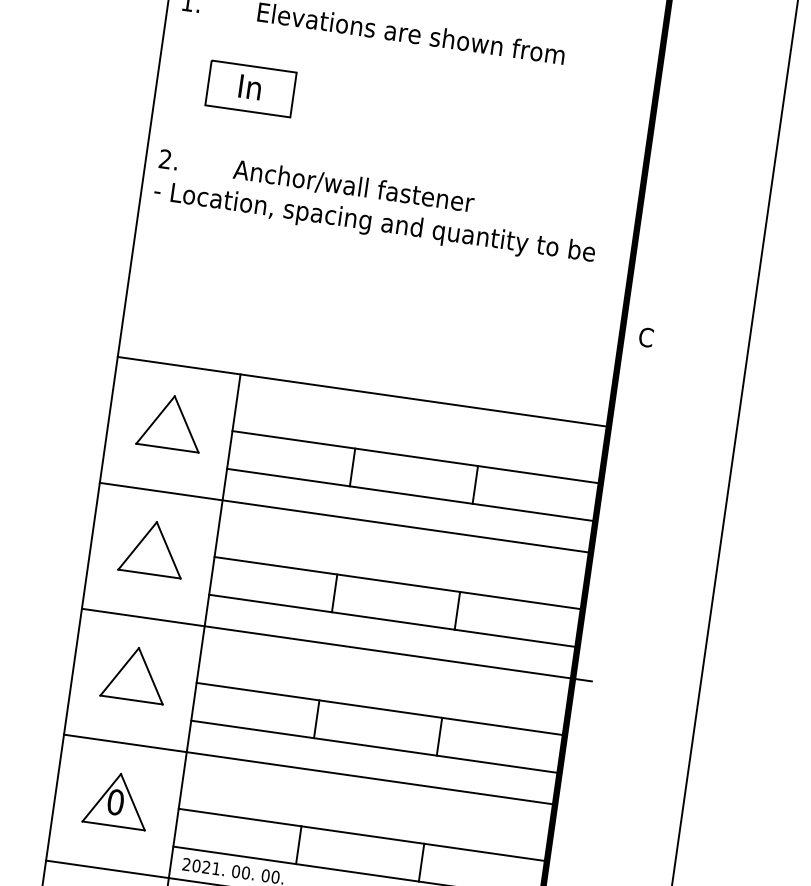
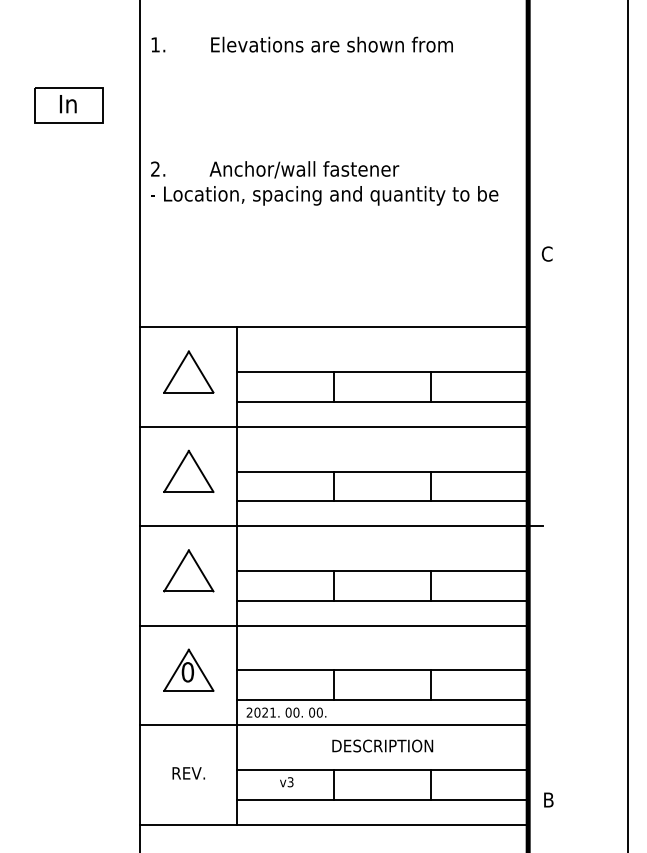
part: (250, 89) -> (68, 105), moved

